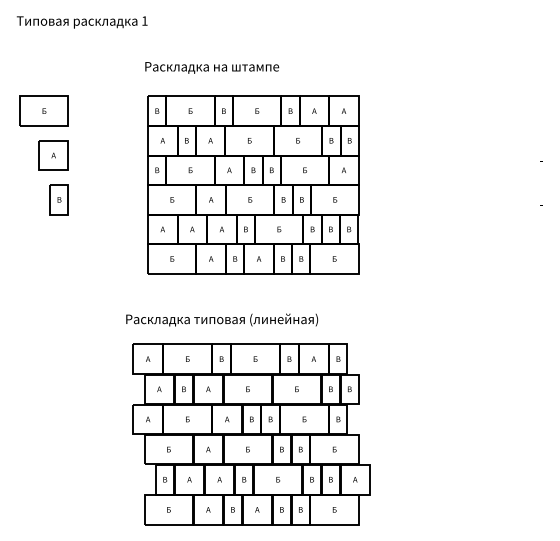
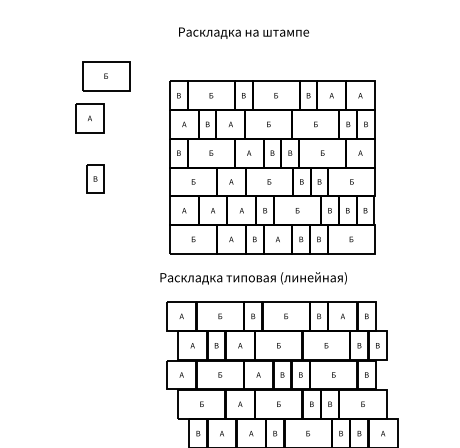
part: (43, 110) -> (105, 75), moved
part: (253, 184) -> (272, 166), moved
part: (58, 199) -> (94, 178), moved

